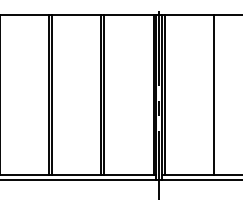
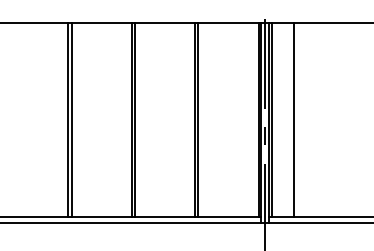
line: (213, 95) -> (293, 120), moved

